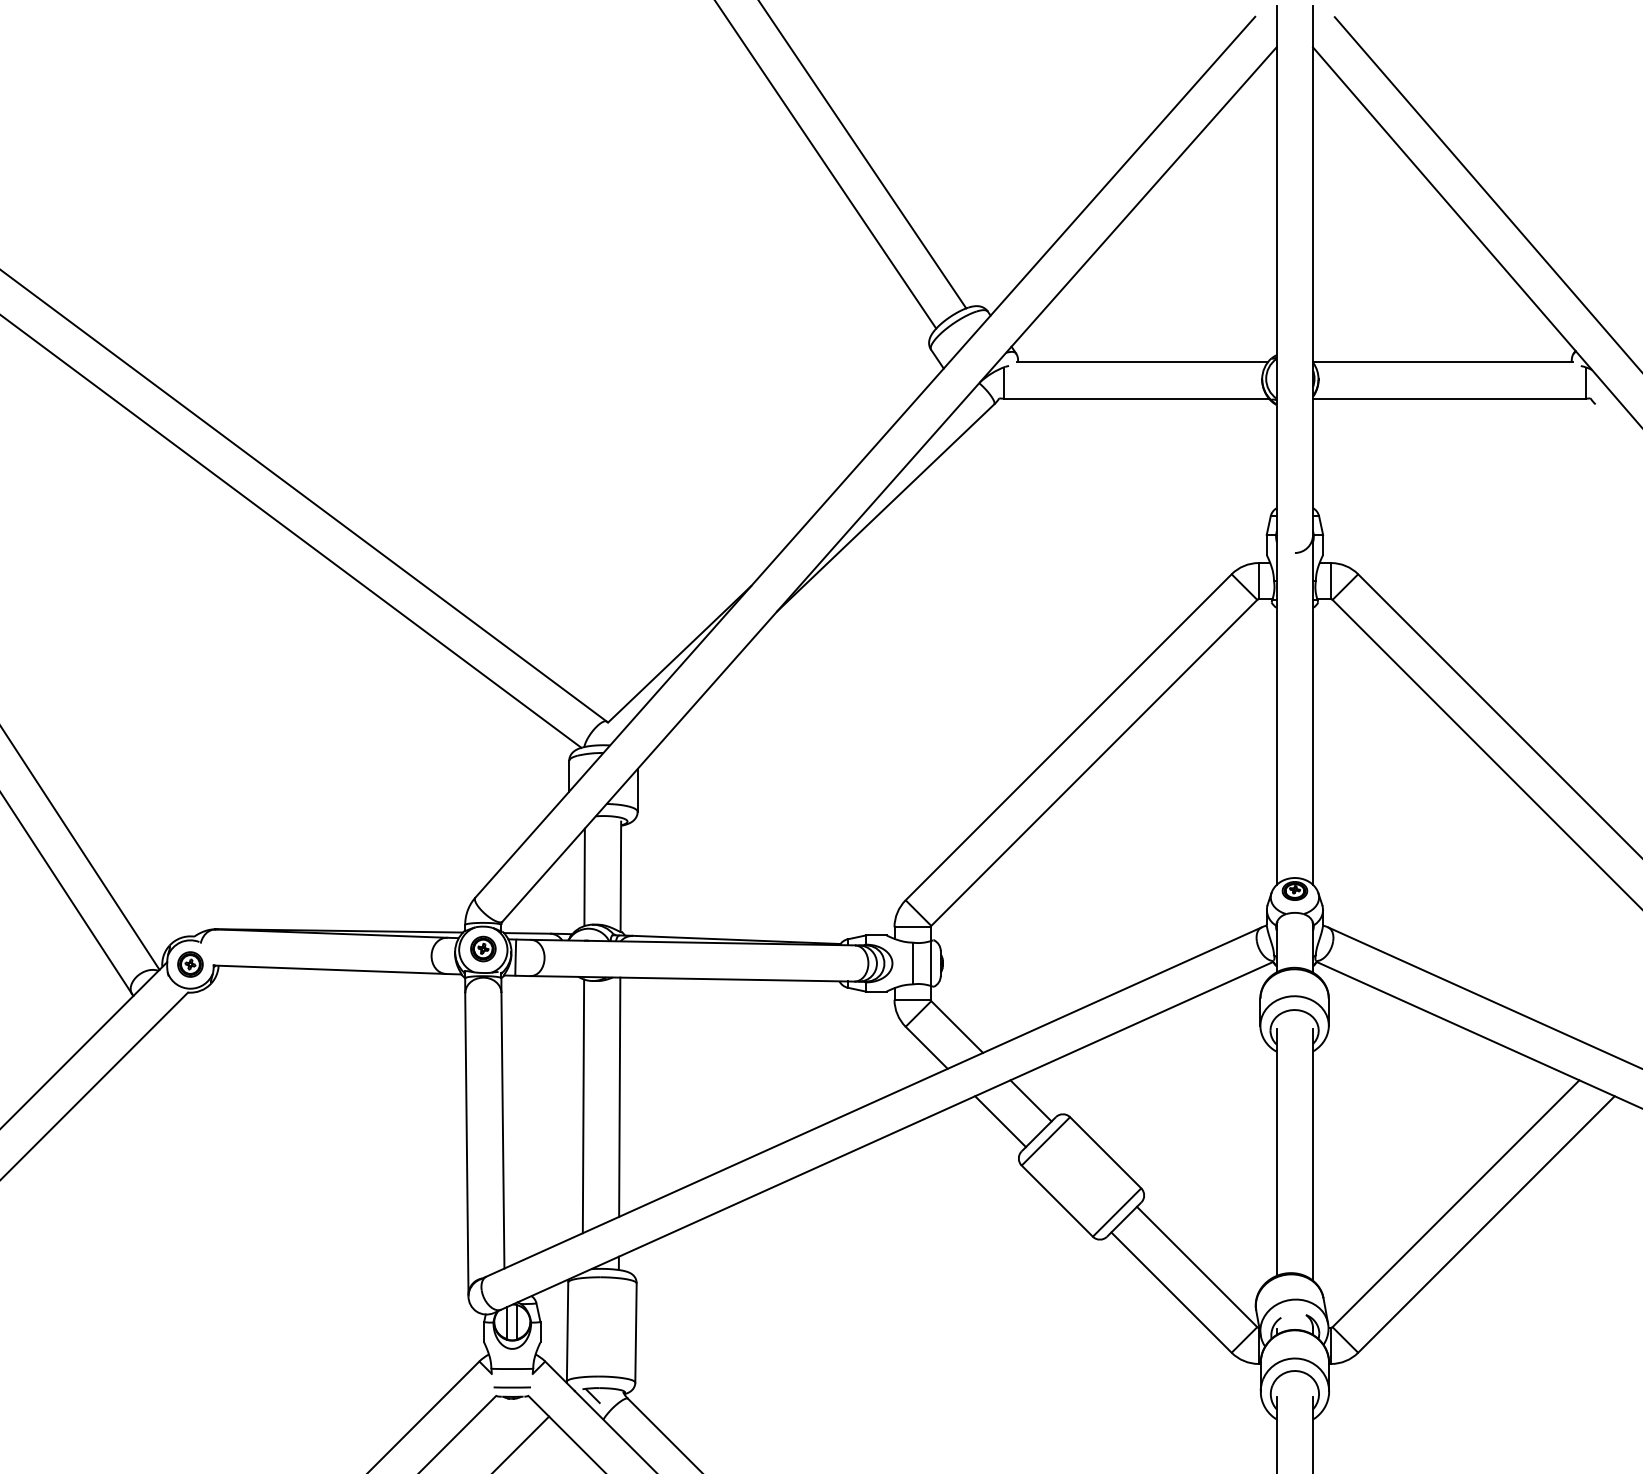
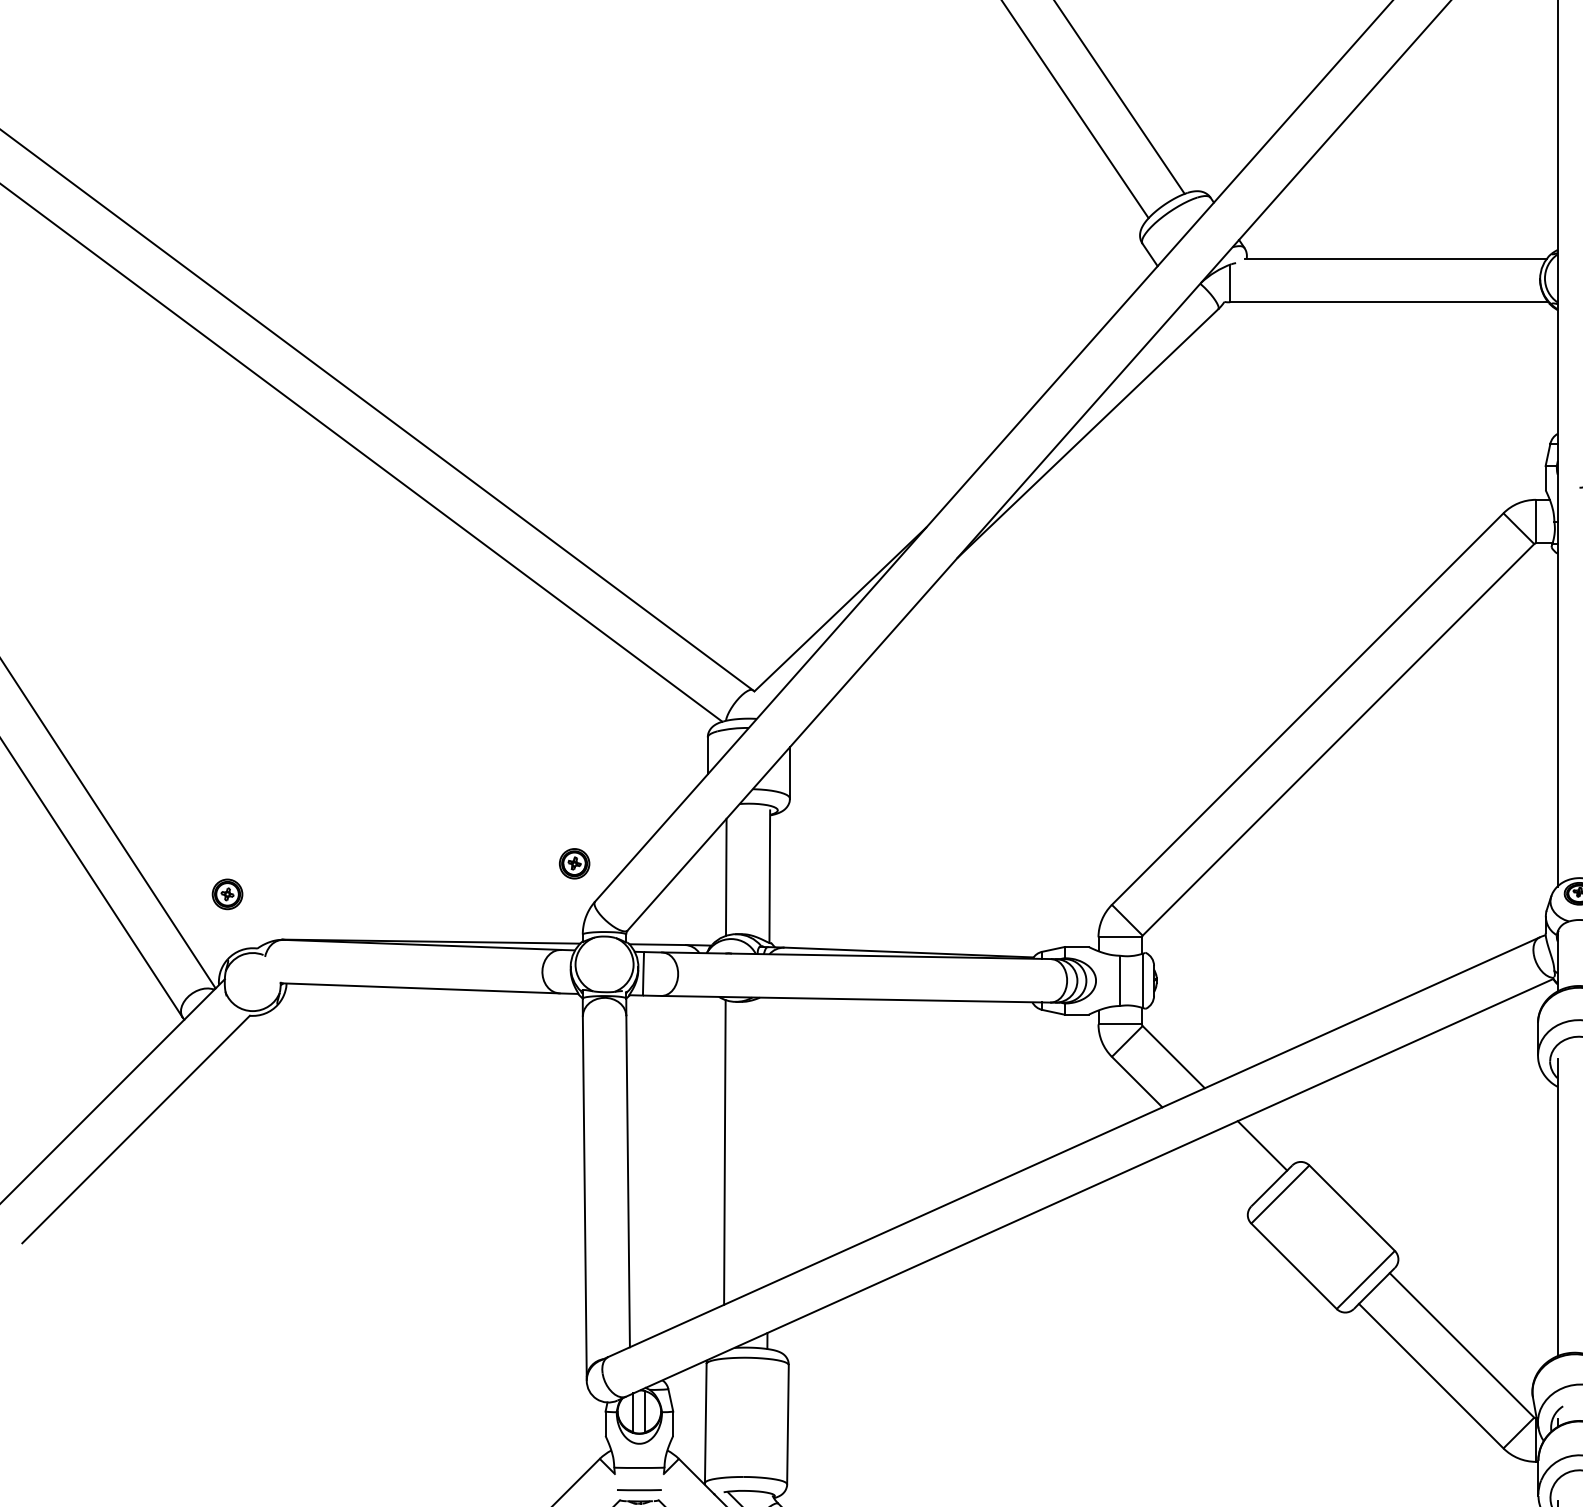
part: (483, 948) -> (574, 863), moved
part: (190, 964) -> (227, 894), moved
line: (619, 1096) -> (768, 1140), removed
line: (1000, 1121) -> (1225, 1170), removed

